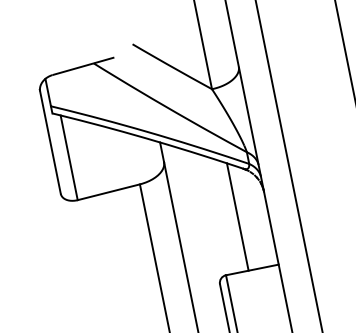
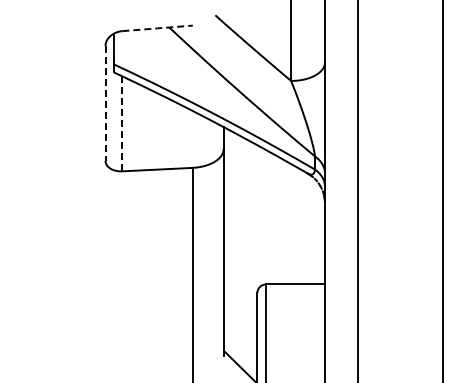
line: (83, 66) -> (157, 28), solid -> dashed
line: (50, 142) -> (105, 103), solid -> dashed
line: (69, 158) -> (122, 124), solid -> dashed
line: (238, 217) -> (291, 224), removed

